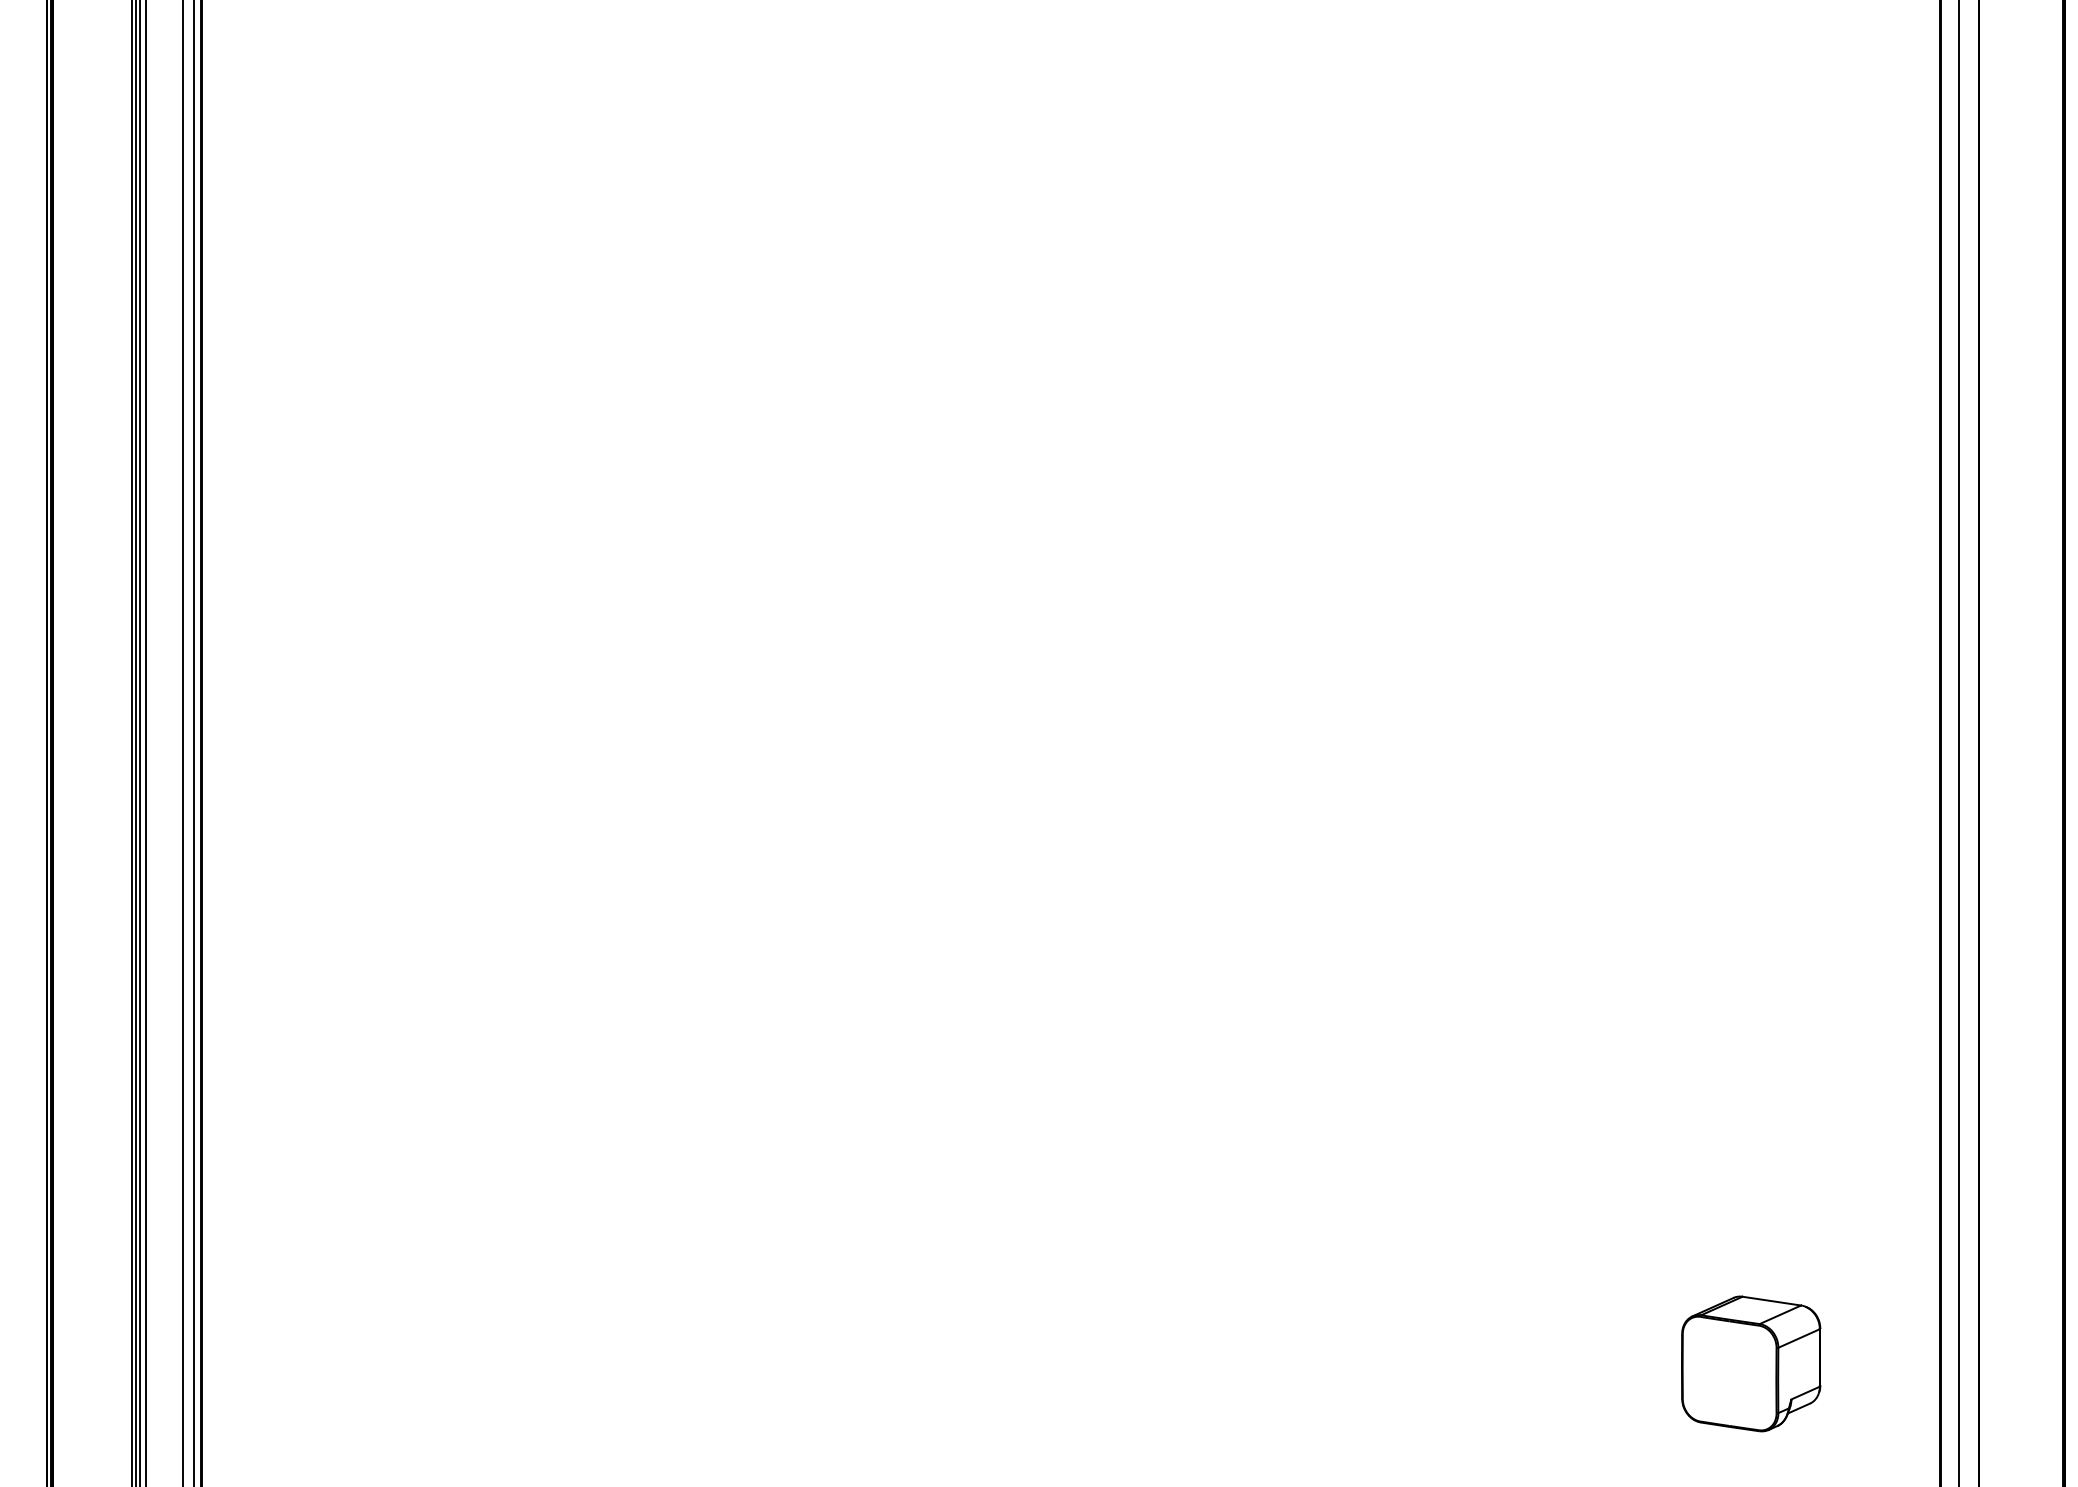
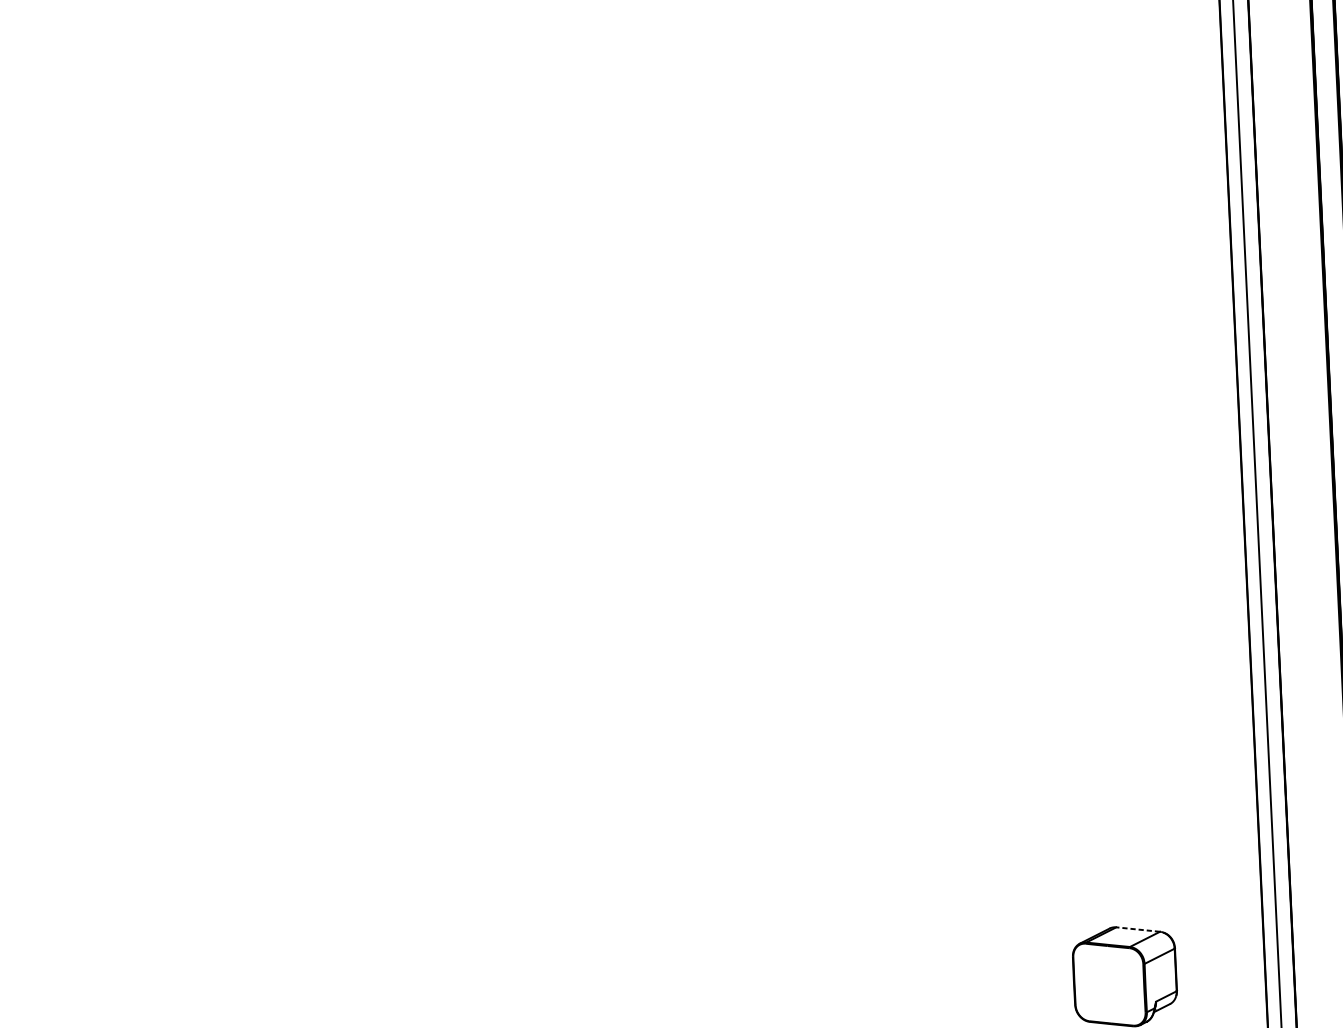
line: (1771, 1301) -> (1137, 929), solid -> dashed

